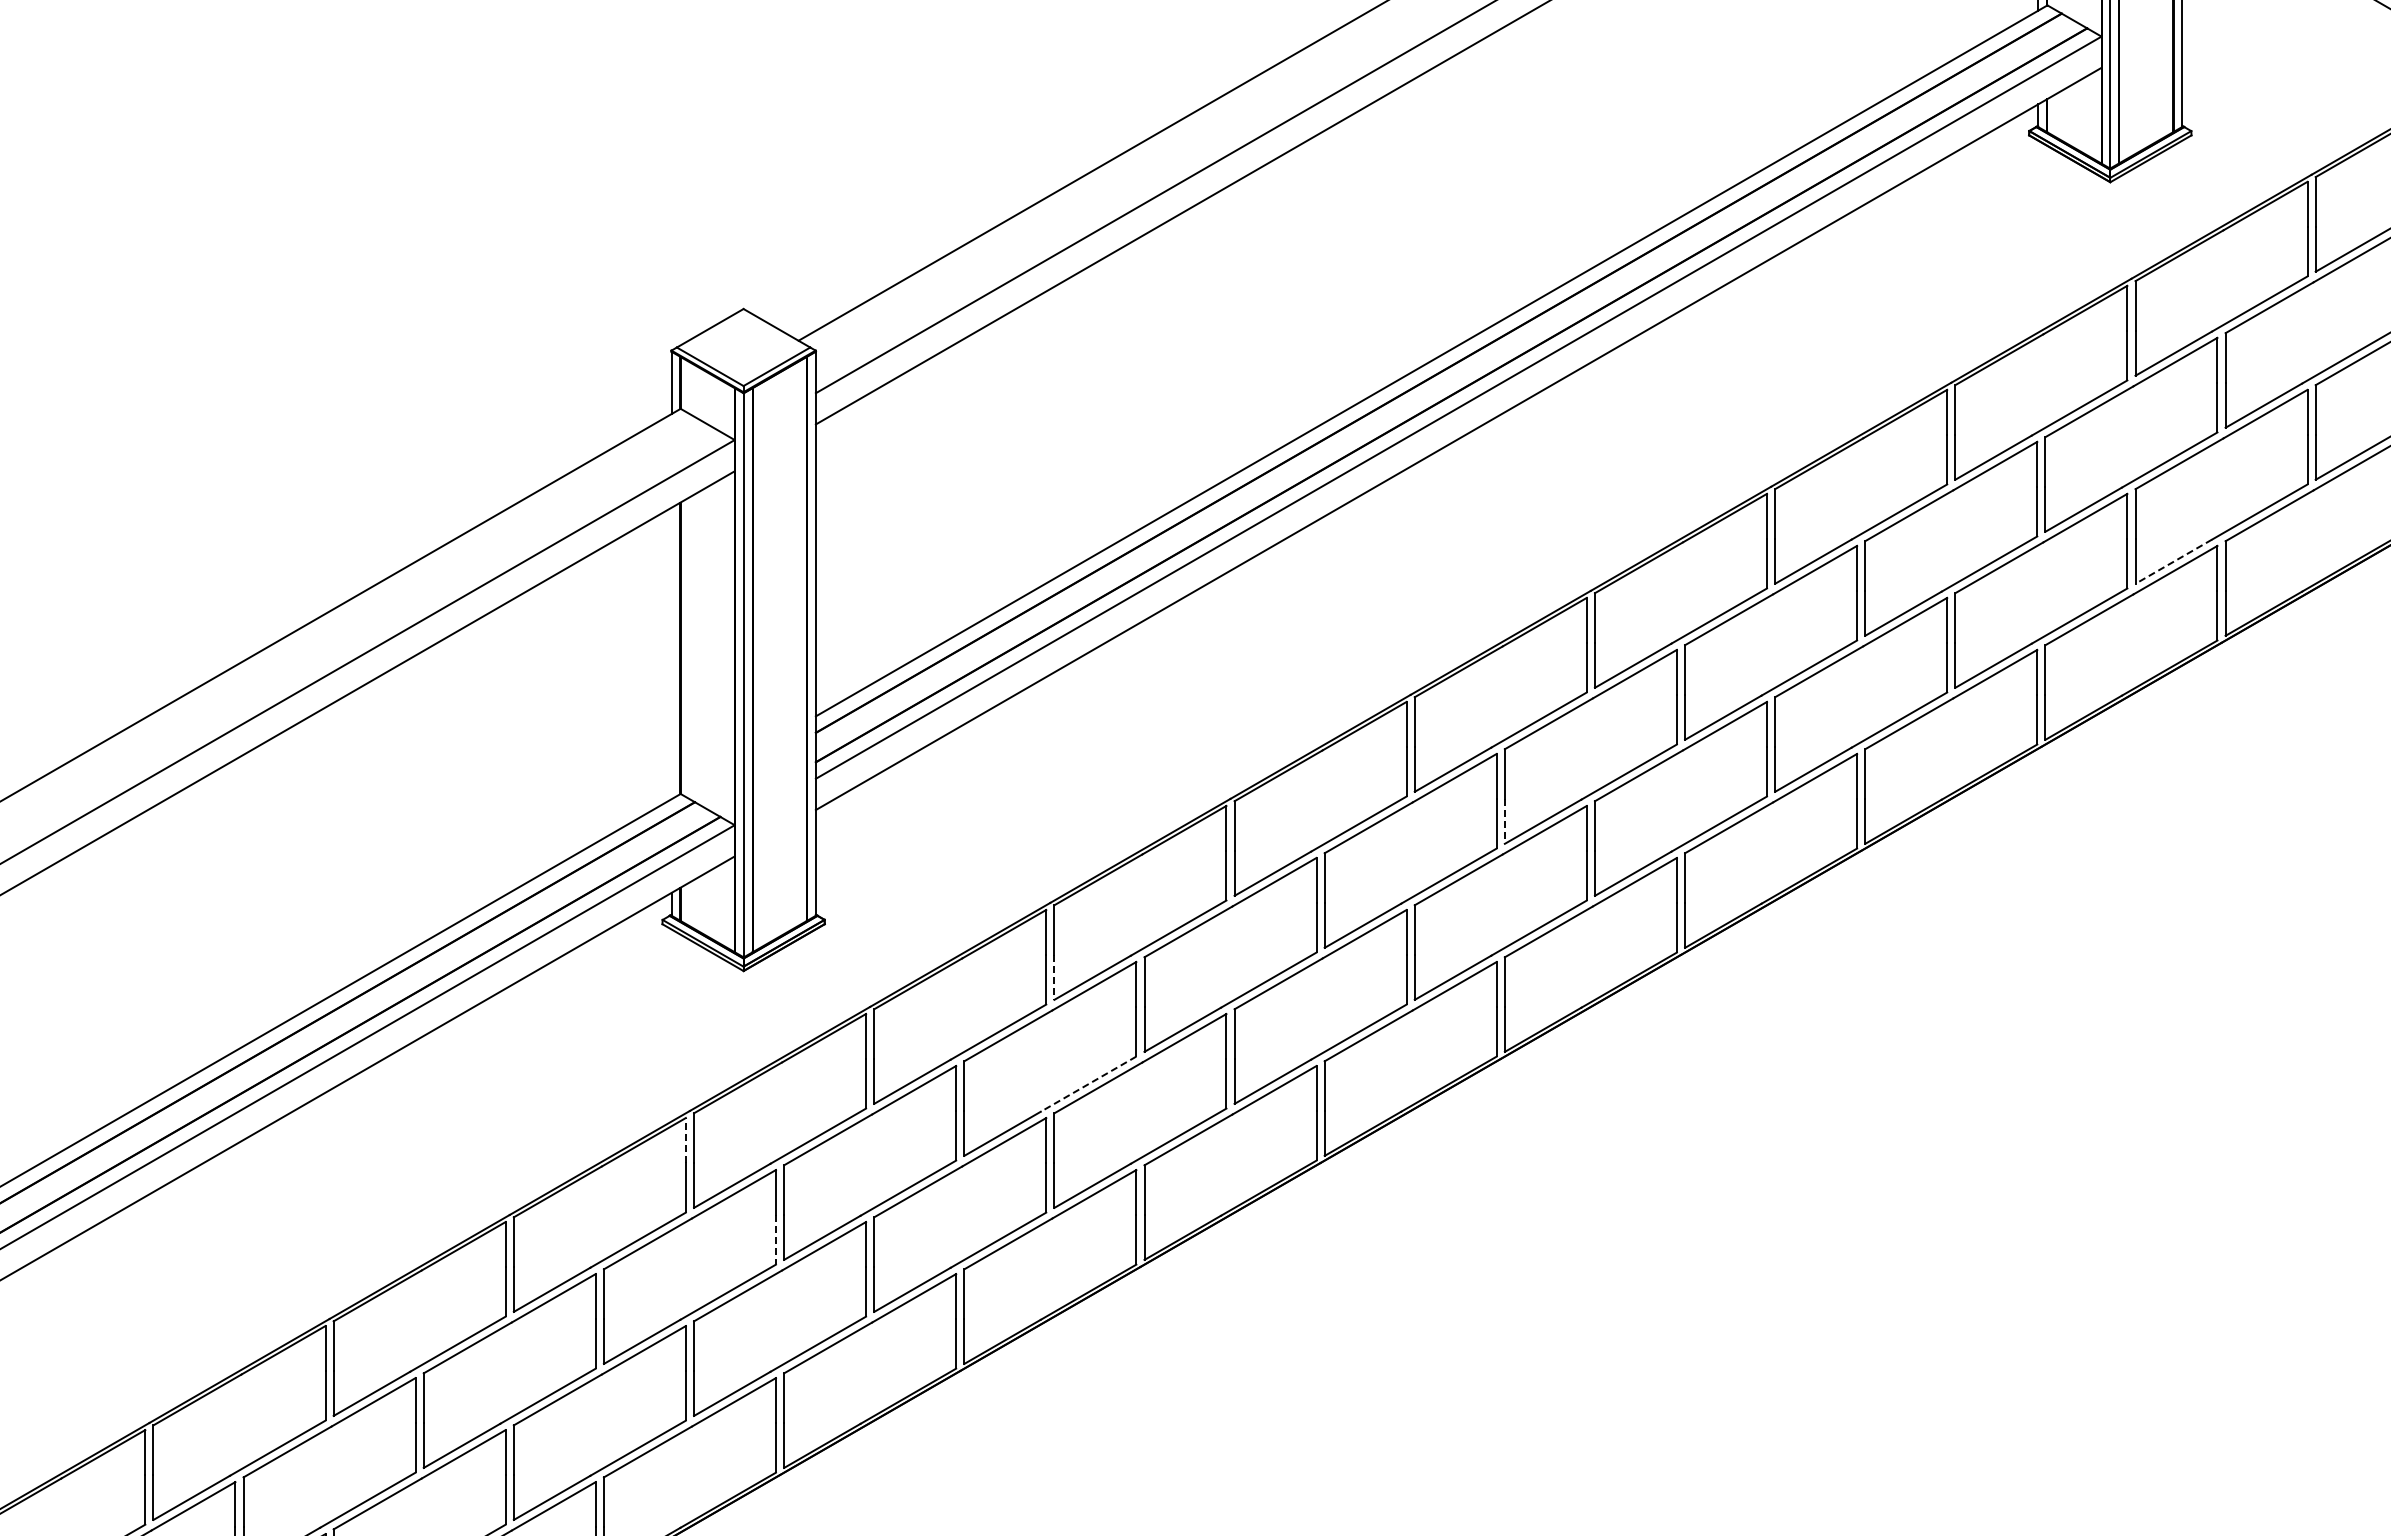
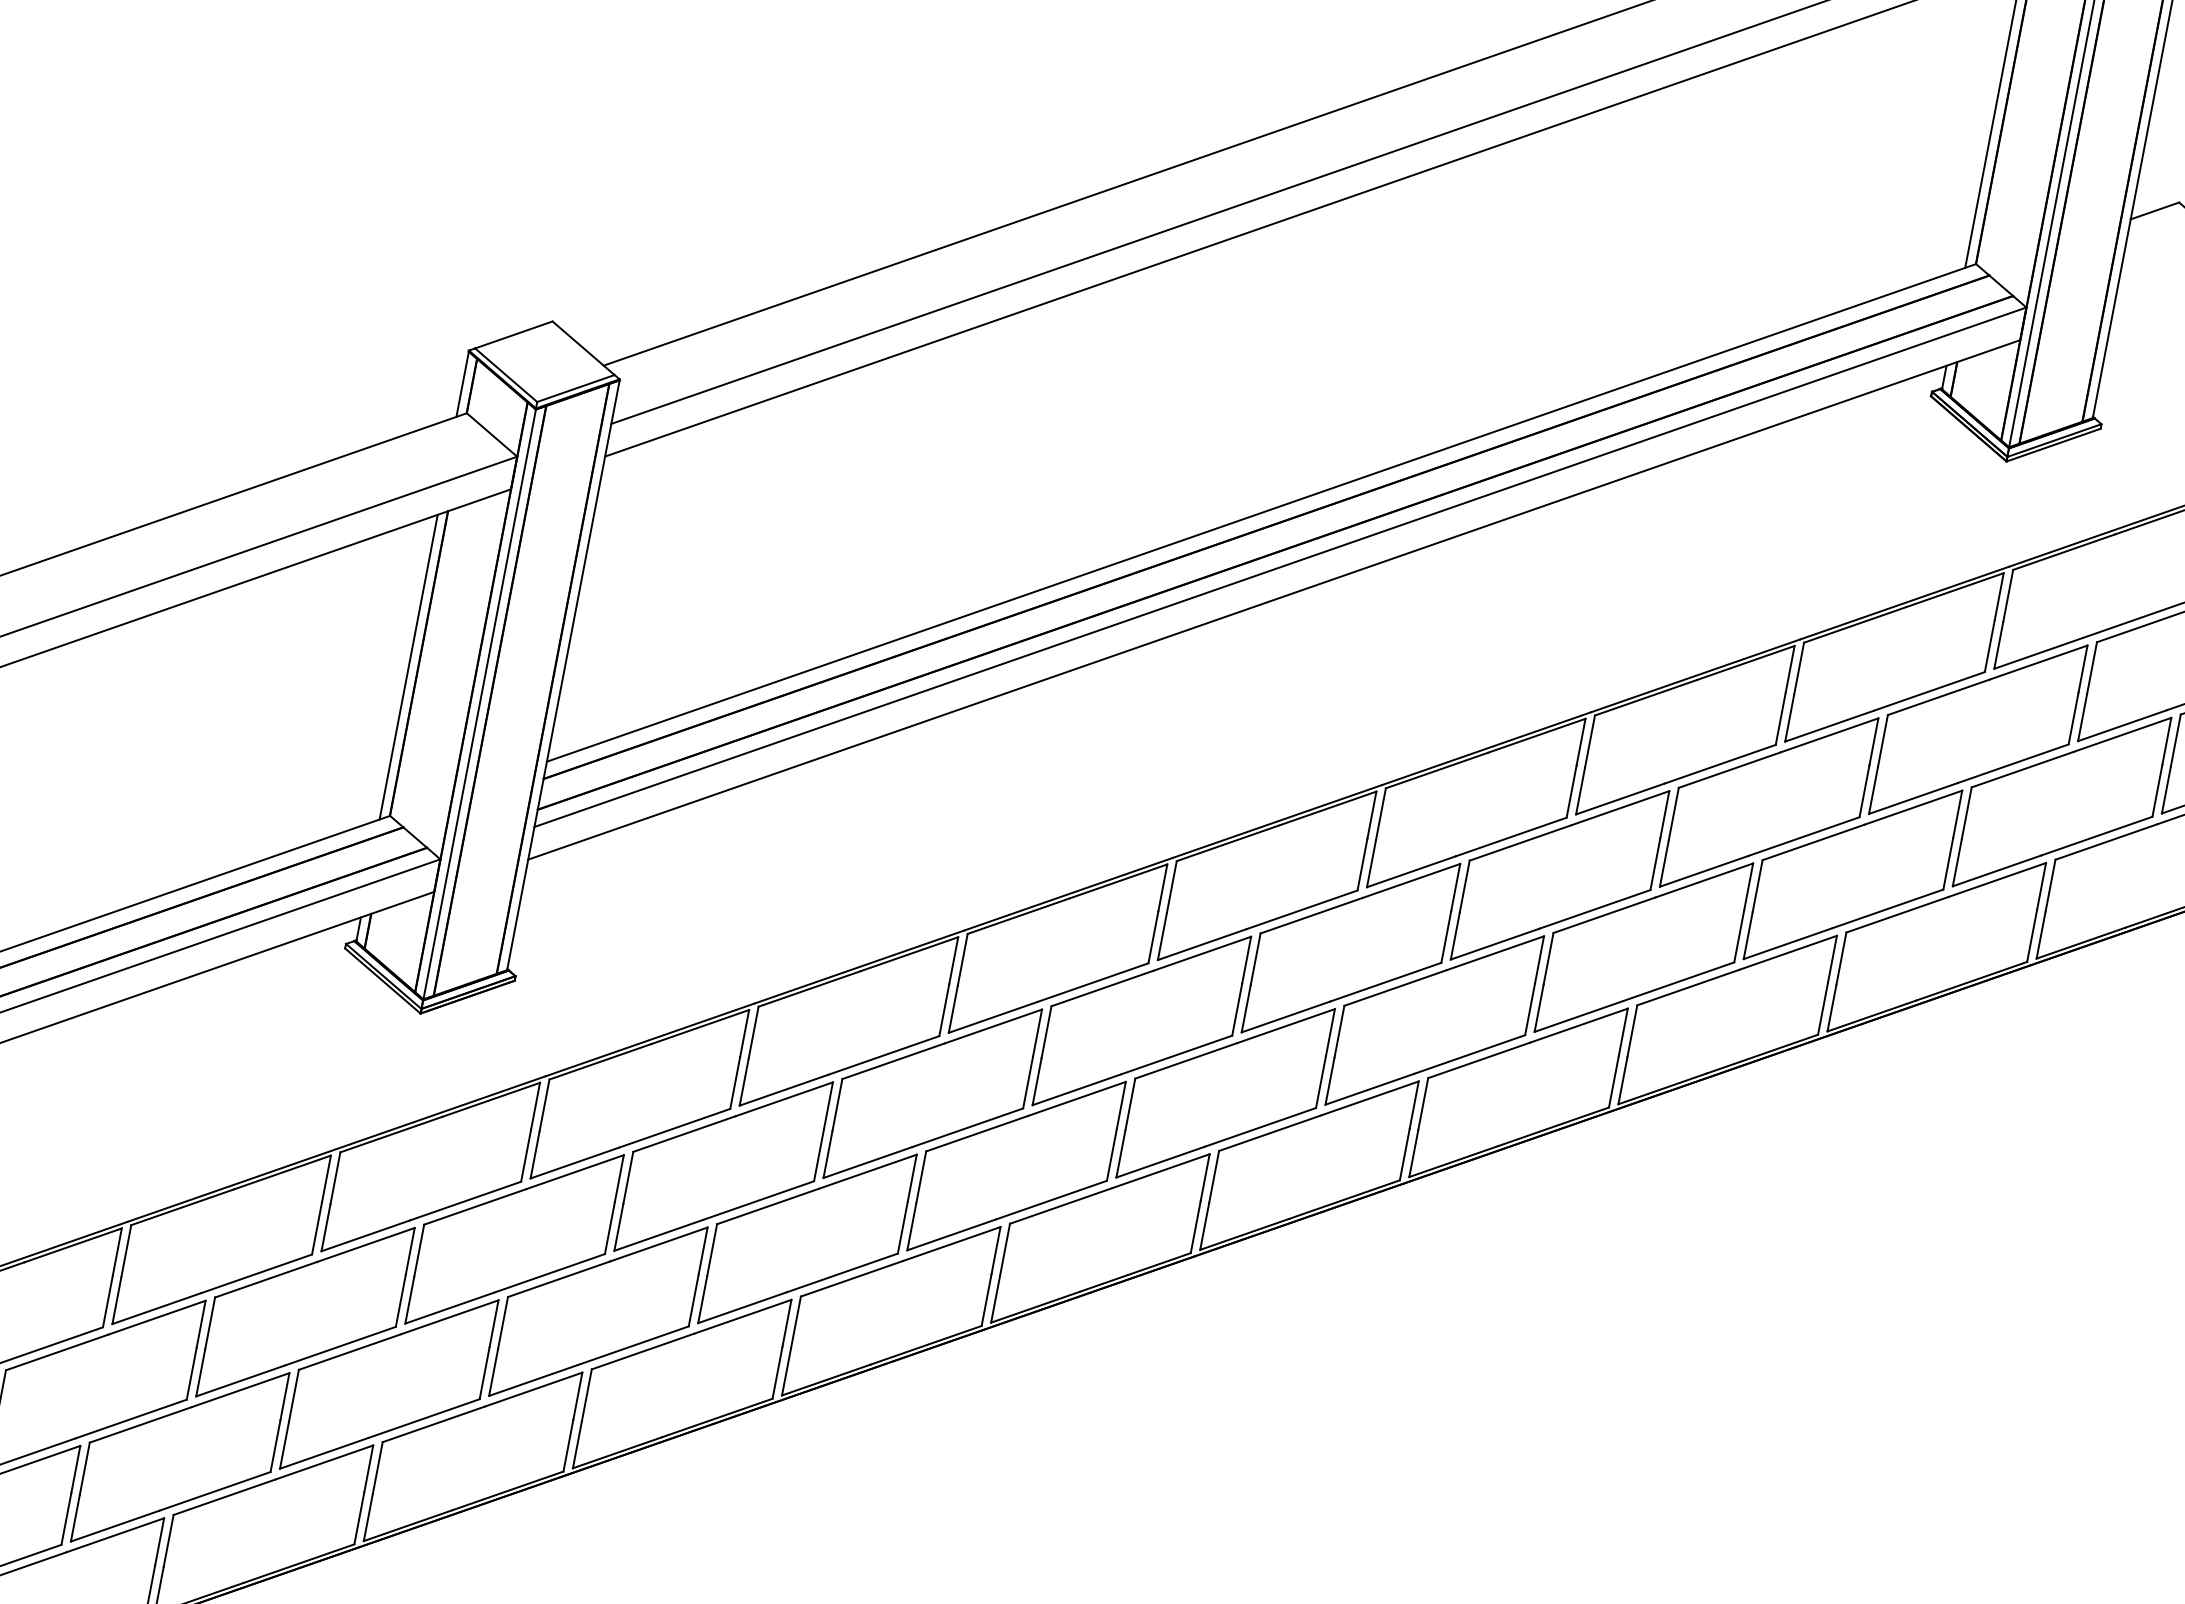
line: (2173, 561) -> (1996, 870), dashed -> solid
line: (671, 653) -> (408, 667), added
line: (1504, 821) -> (1245, 1008), dashed -> solid
line: (1054, 977) -> (744, 1082), dashed -> solid
line: (1088, 1084) -> (758, 1200), dashed -> solid
line: (685, 1139) -> (326, 1178), dashed -> solid
line: (775, 1239) -> (400, 1300), dashed -> solid

